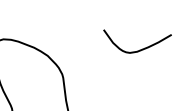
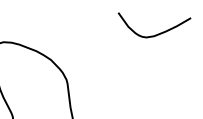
curve: (139, 49) -> (156, 33), moved

